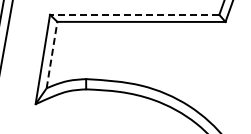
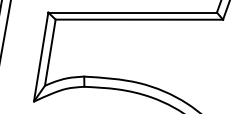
line: (134, 14) -> (132, 12), dashed -> solid
line: (52, 55) -> (50, 53), dashed -> solid

